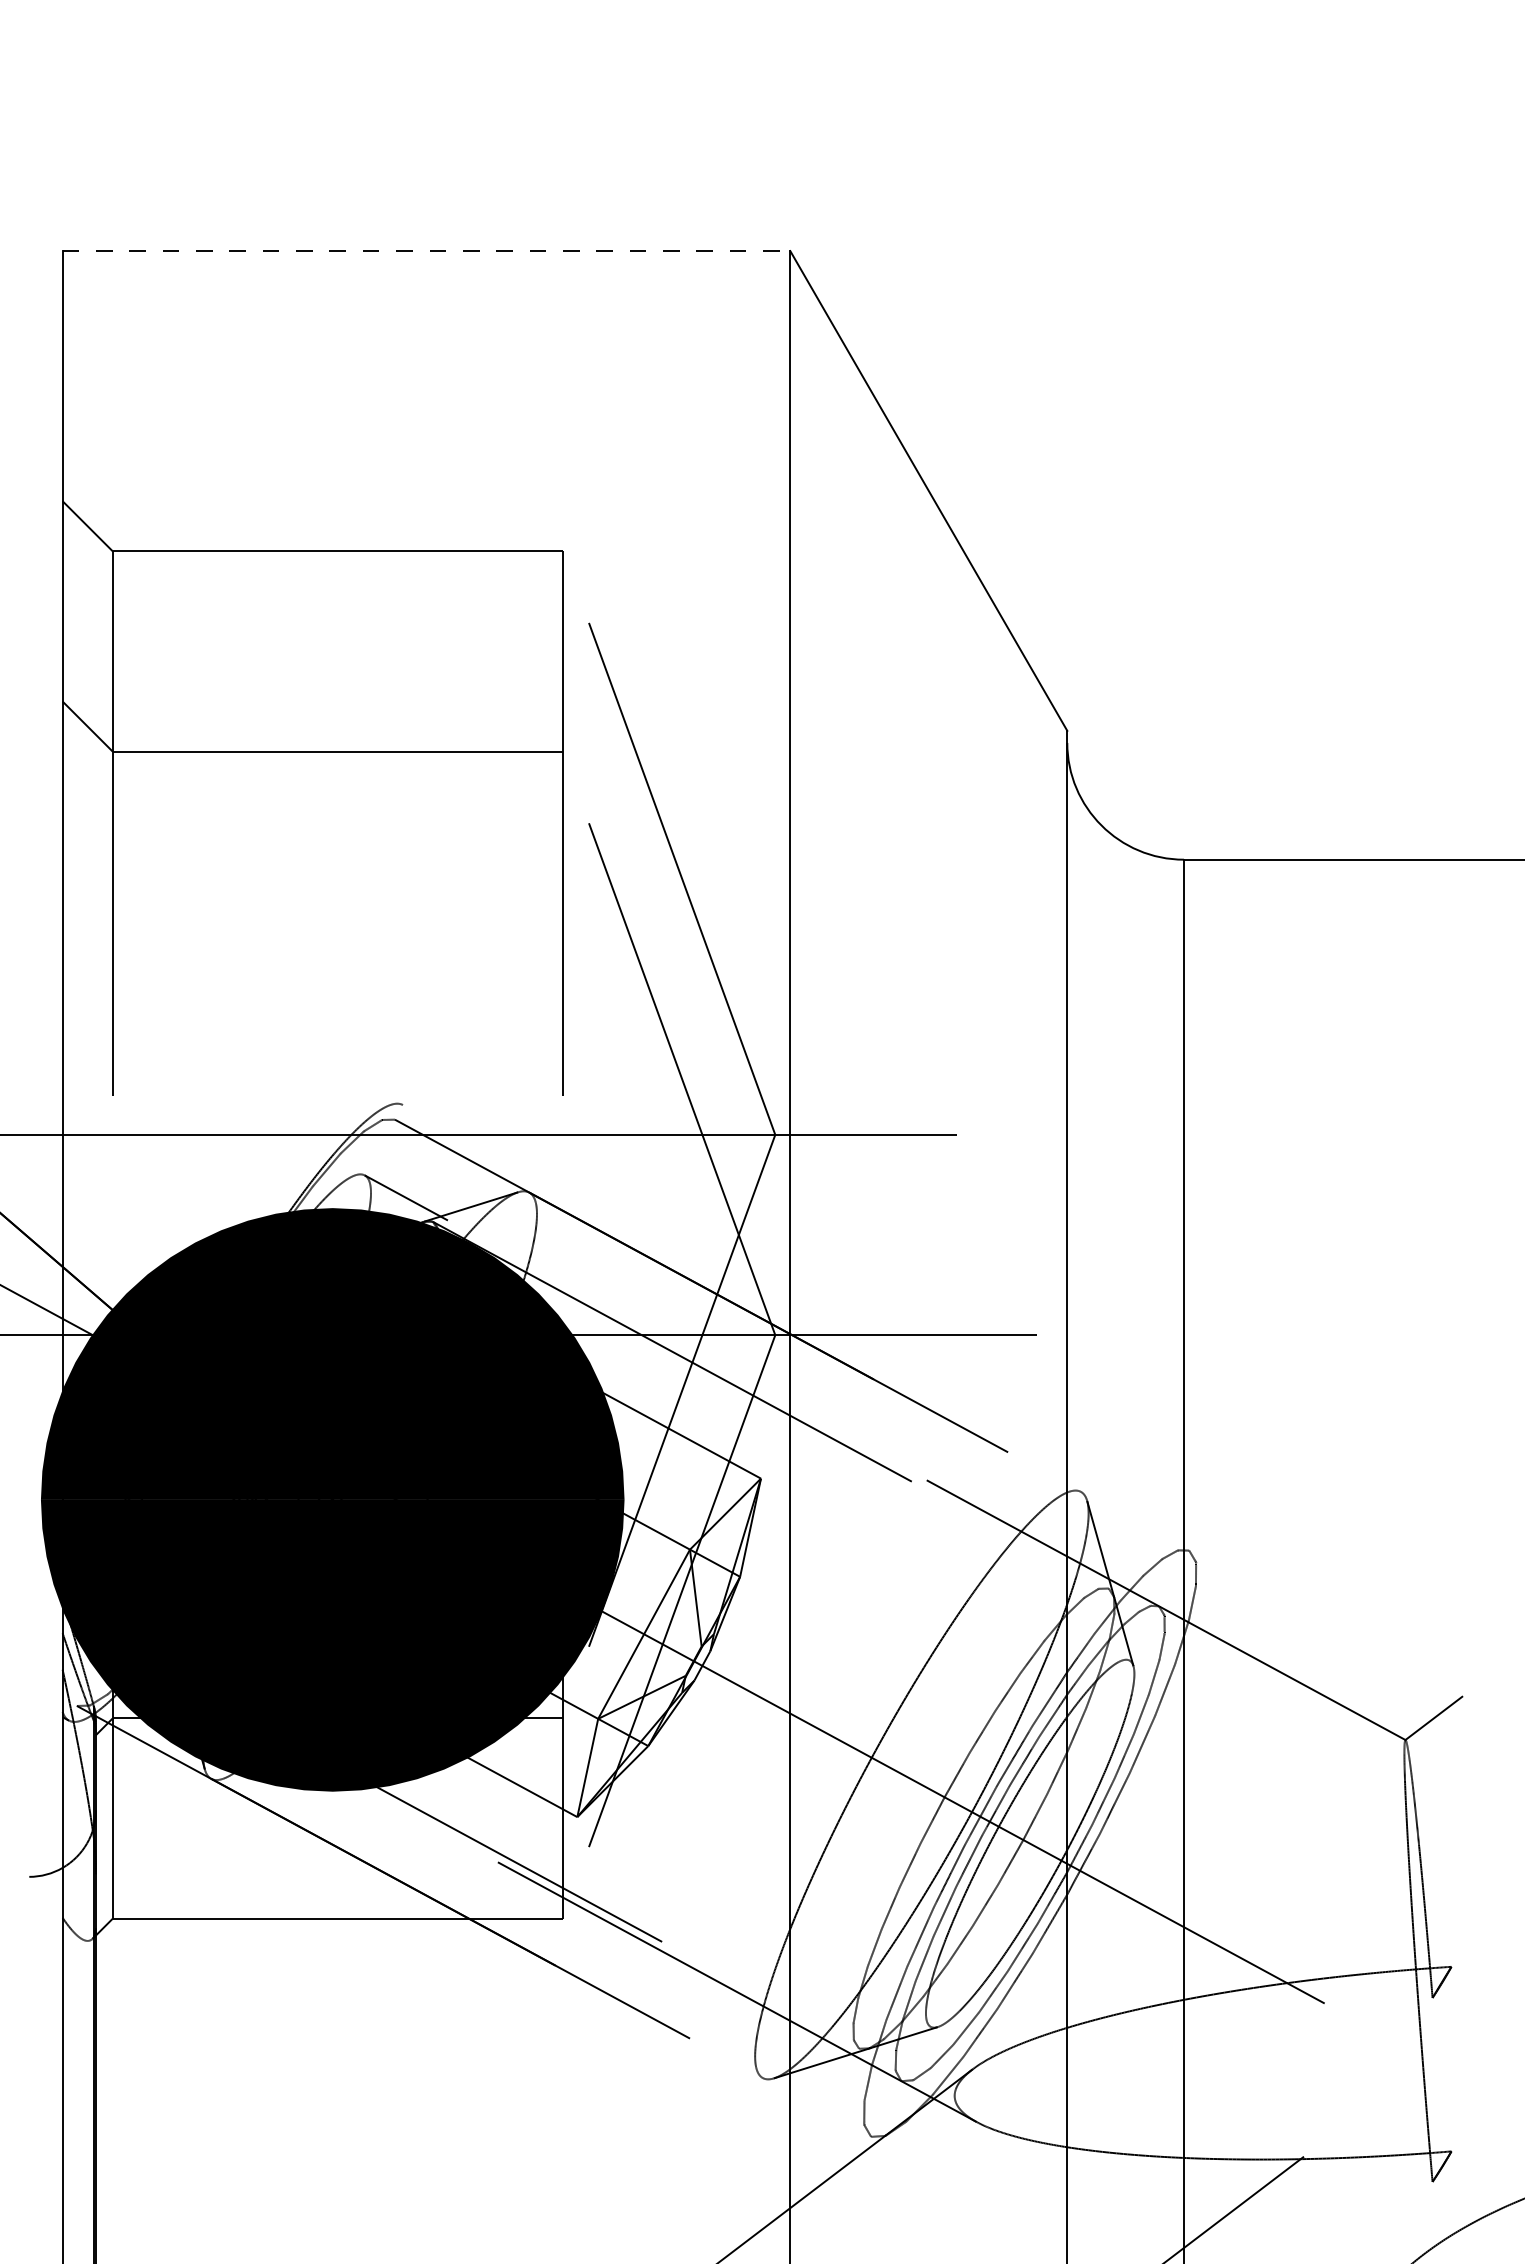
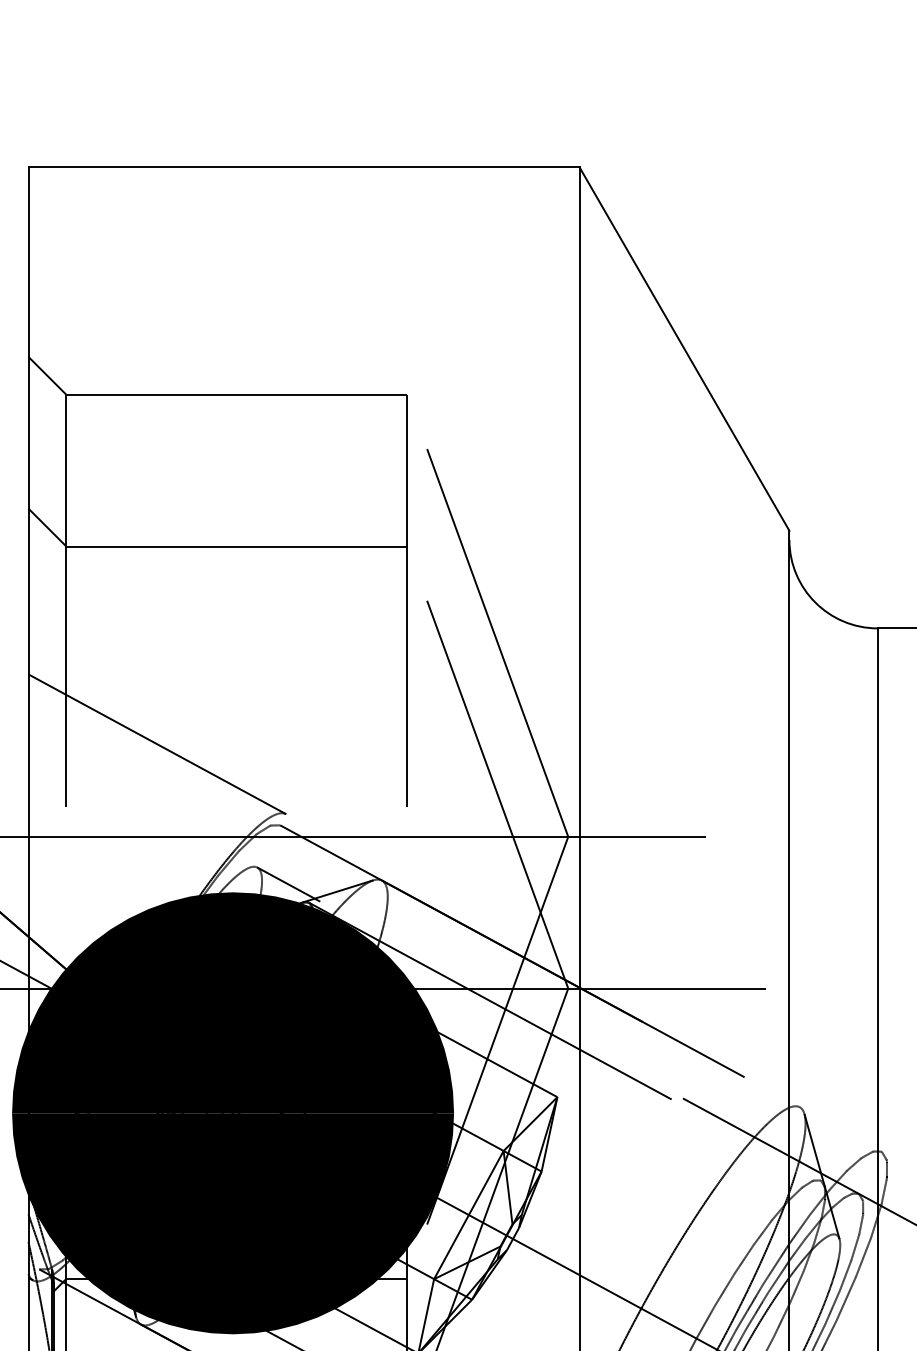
line: (426, 251) -> (304, 167), dashed -> solid
line: (232, 1012) -> (157, 744), added

